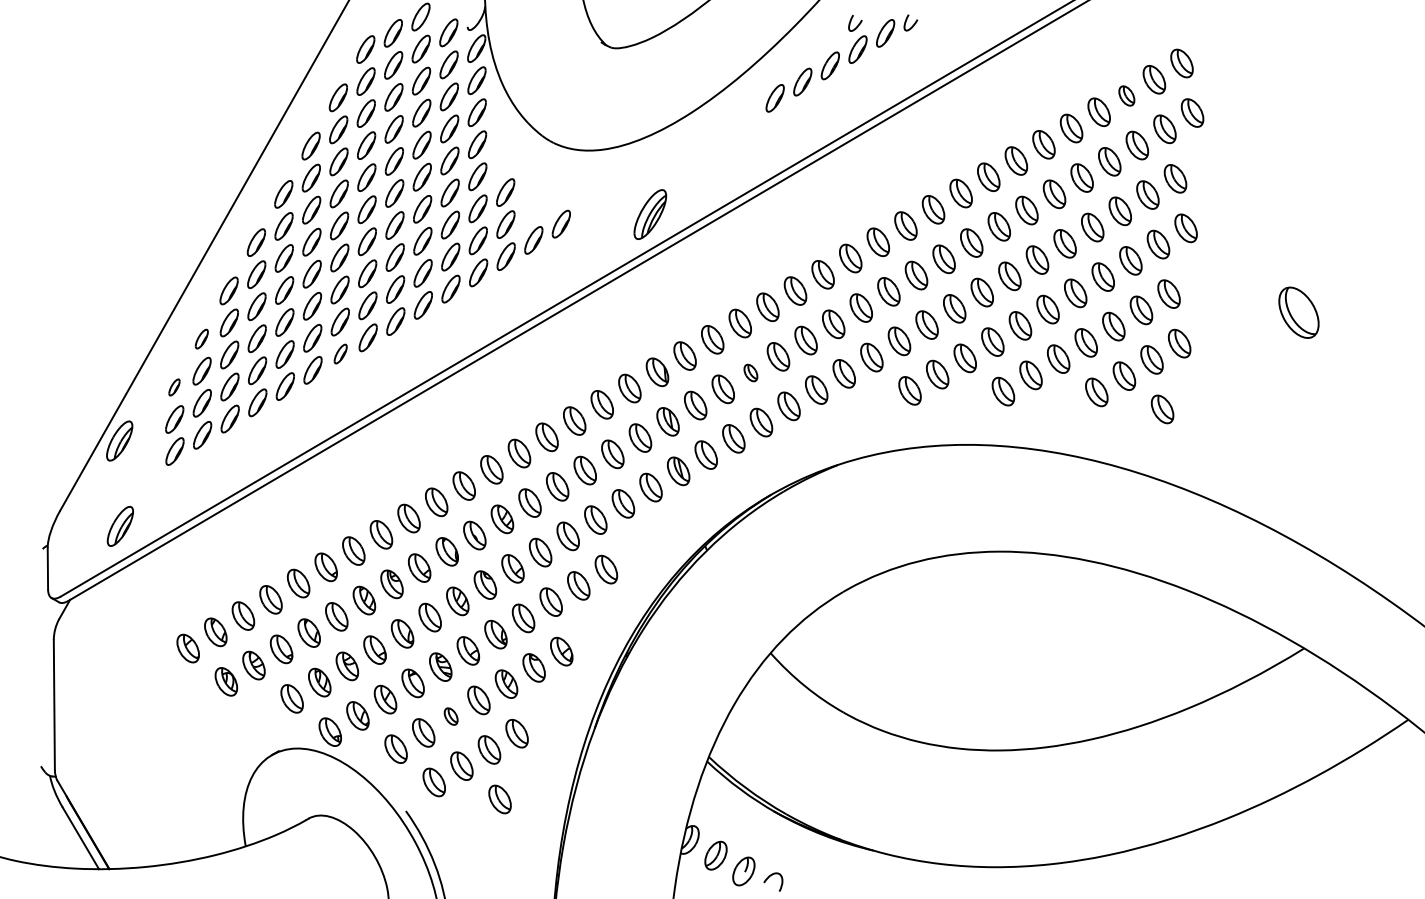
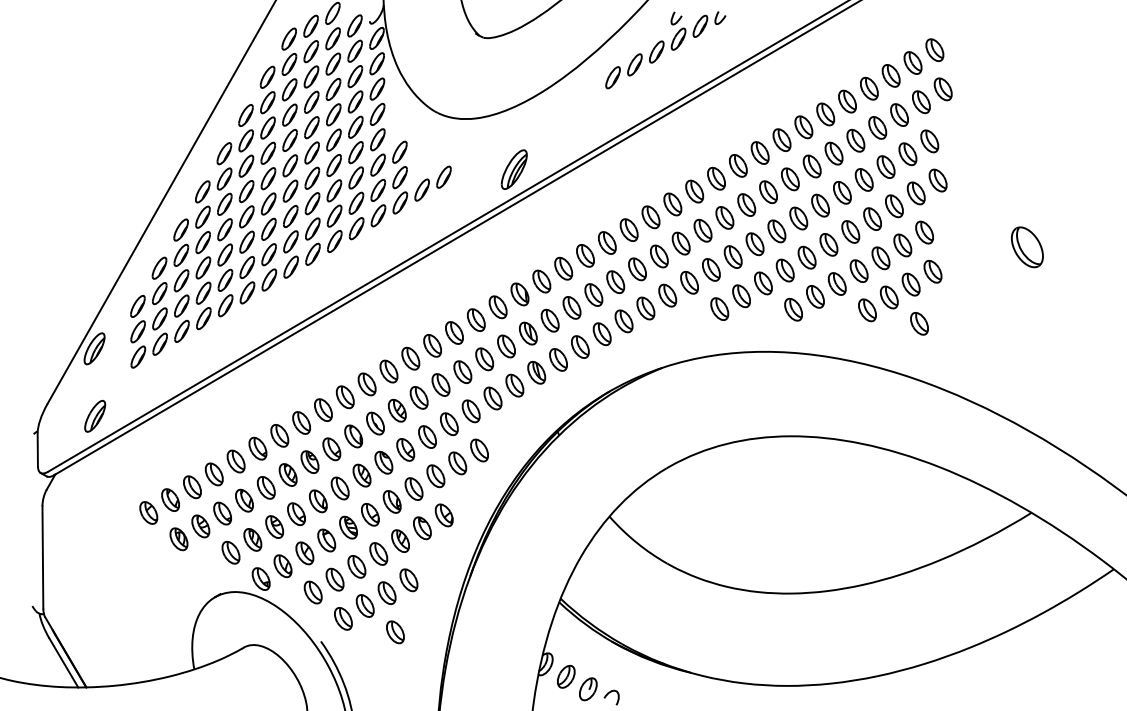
part: (1126, 95) -> (890, 75), size x1.43
part: (201, 338) -> (159, 267), size x1.43
part: (340, 353) -> (269, 279), size x1.43
part: (750, 372) -> (593, 294), size x1.67
part: (174, 387) -> (137, 306), size x1.67
part: (450, 716) -> (356, 566), size x1.67

